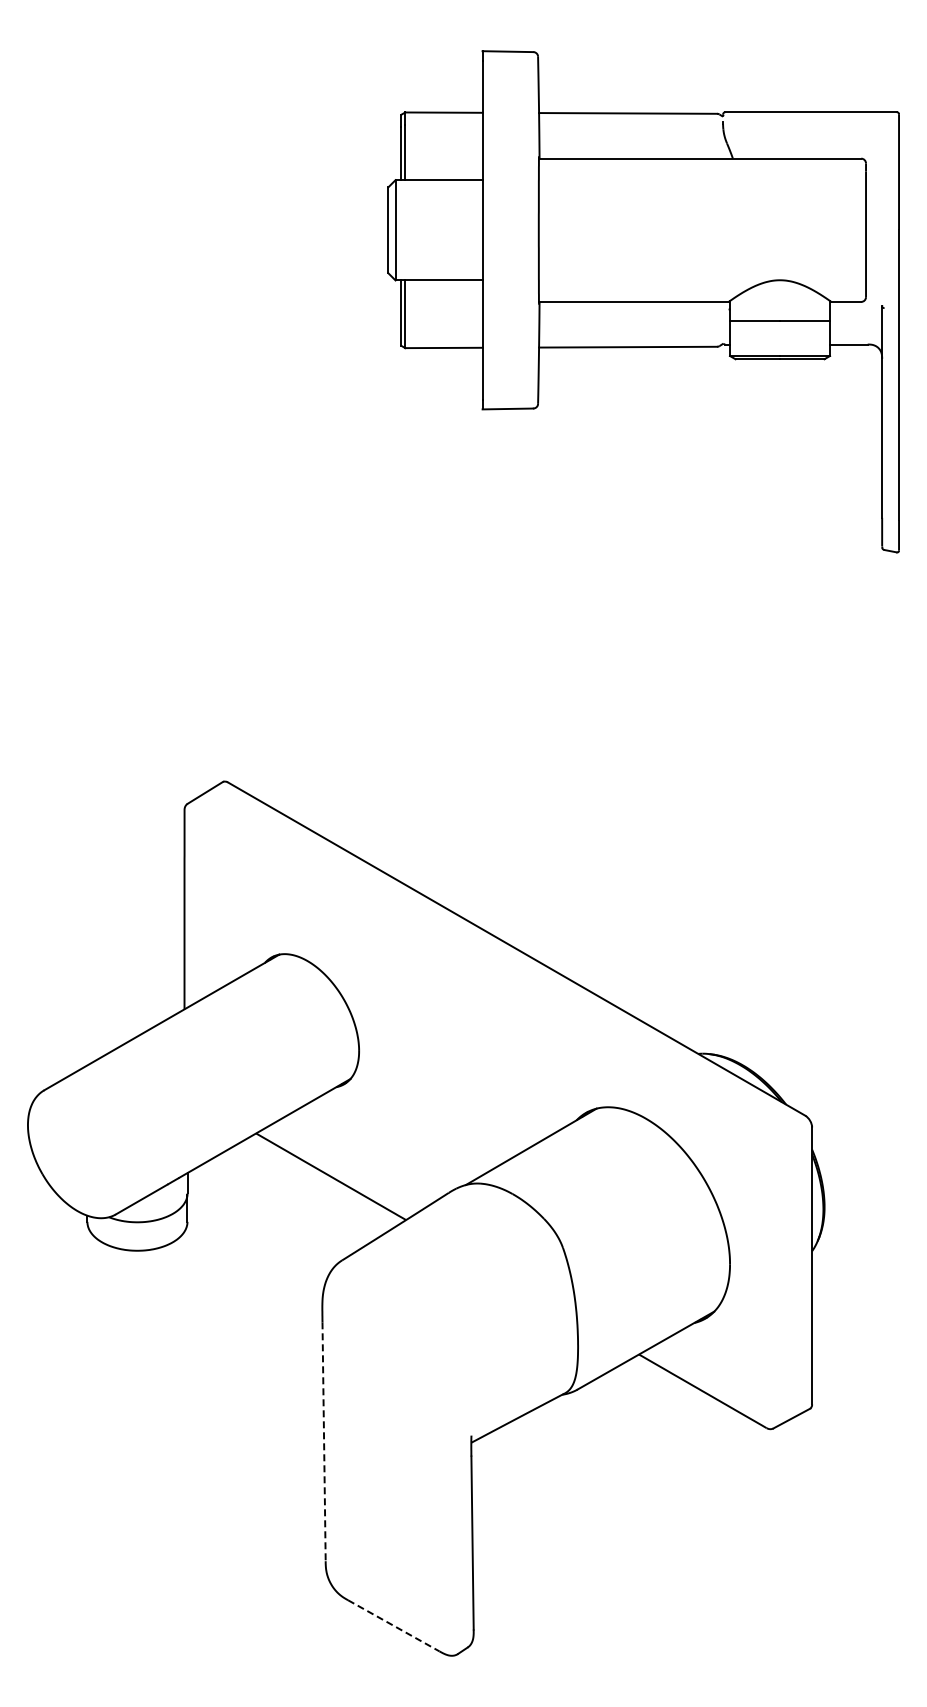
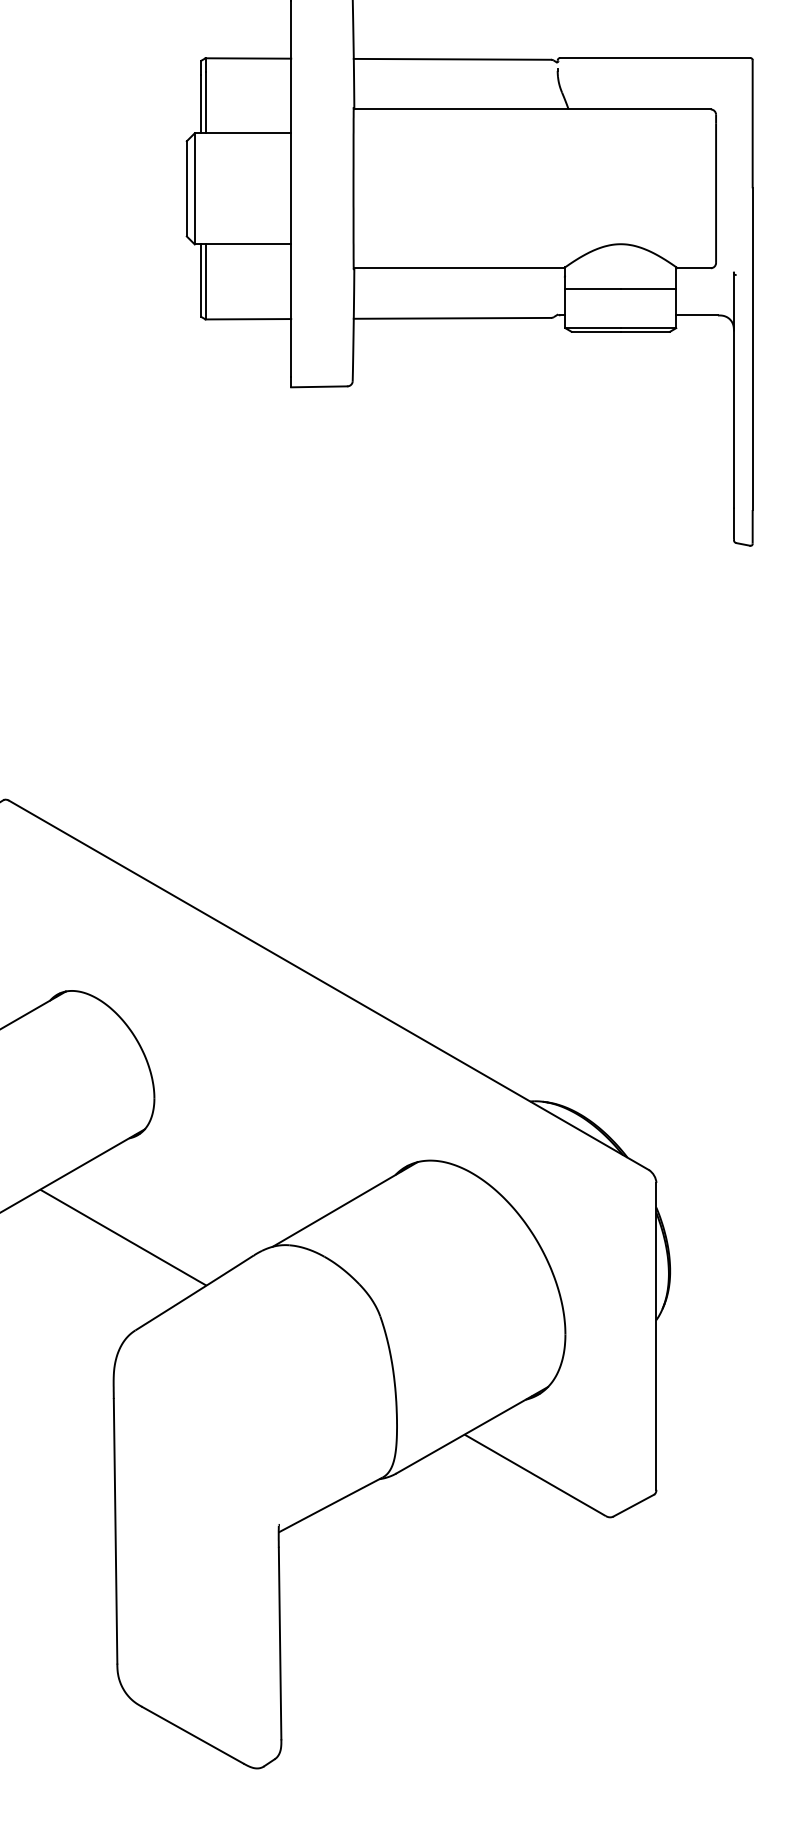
line: (324, 1442) -> (116, 1532), dashed -> solid
line: (394, 1626) -> (193, 1735), dashed -> solid

